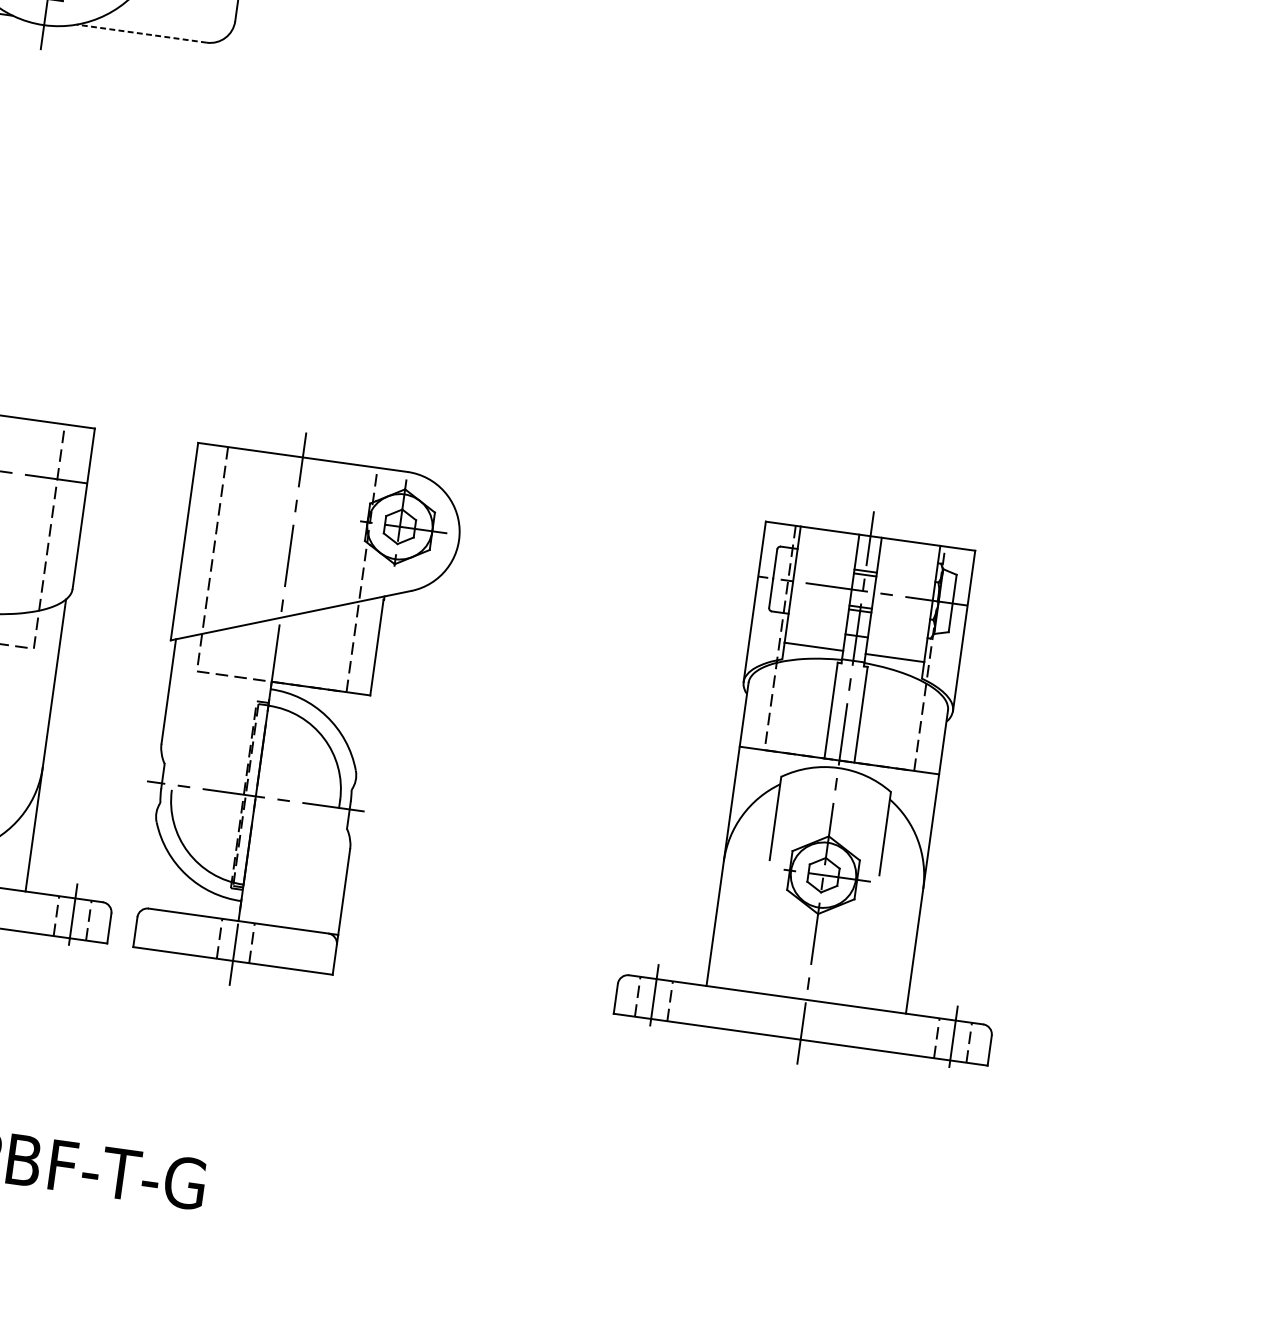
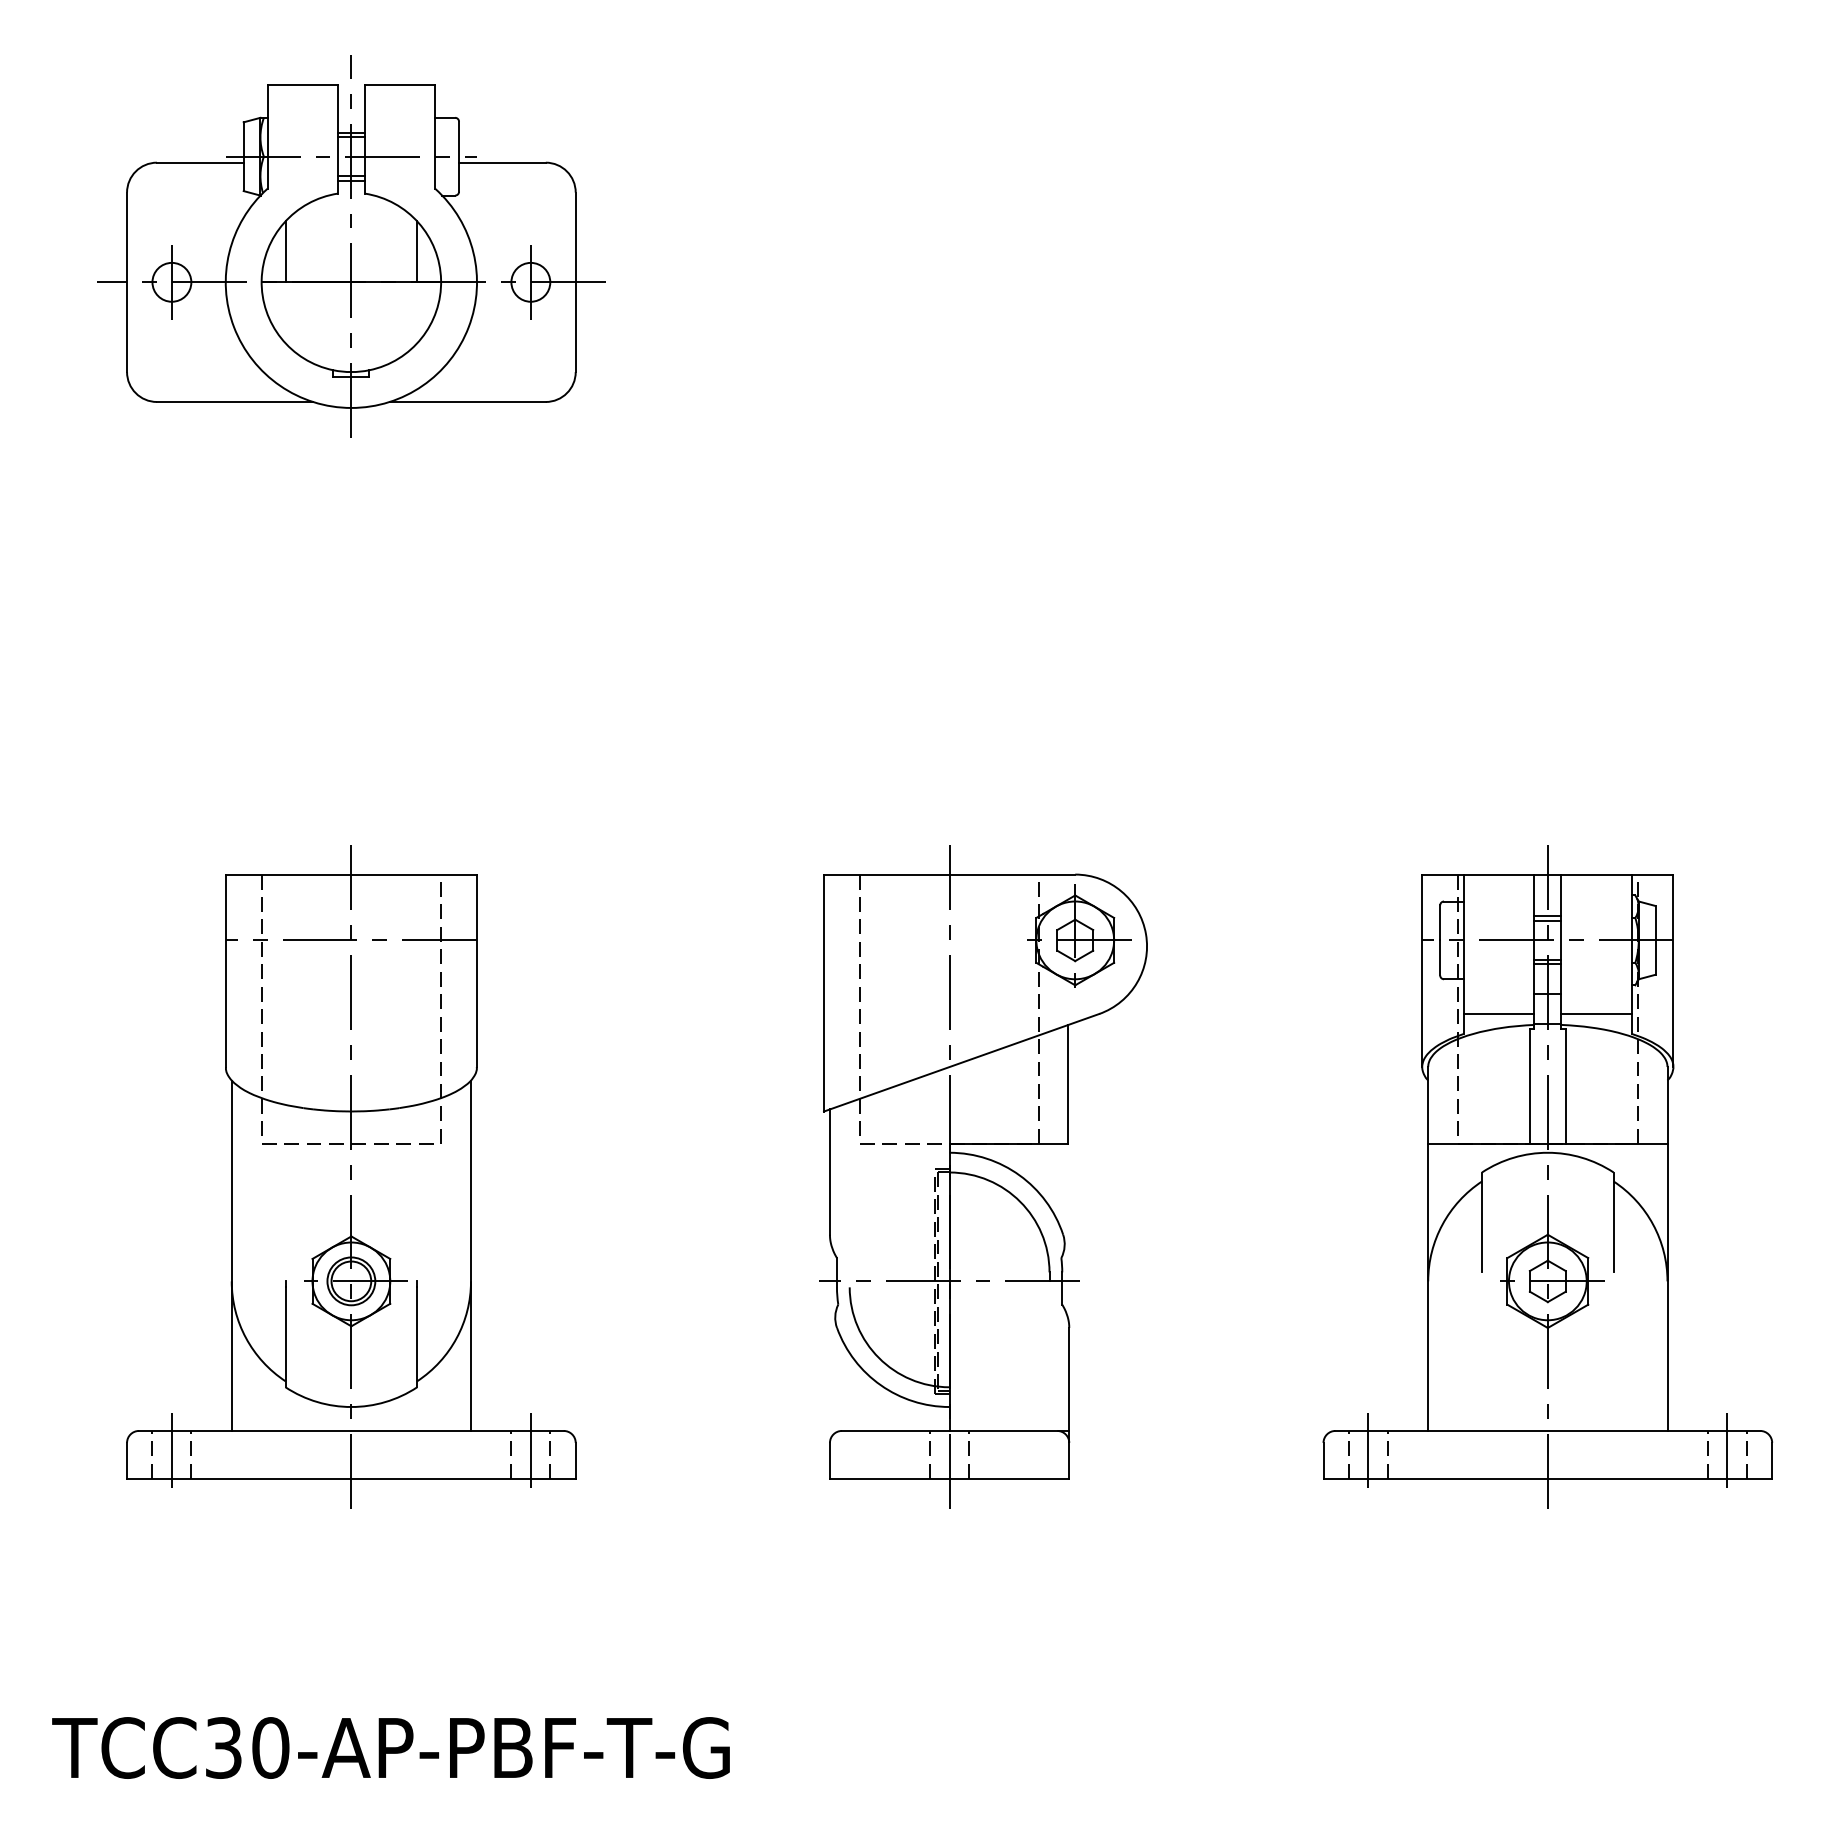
line: (141, 33) -> (467, 401), dashed -> solid
part: (296, 712) -> (983, 1176), moved
part: (835, 787) -> (1547, 1176), moved

